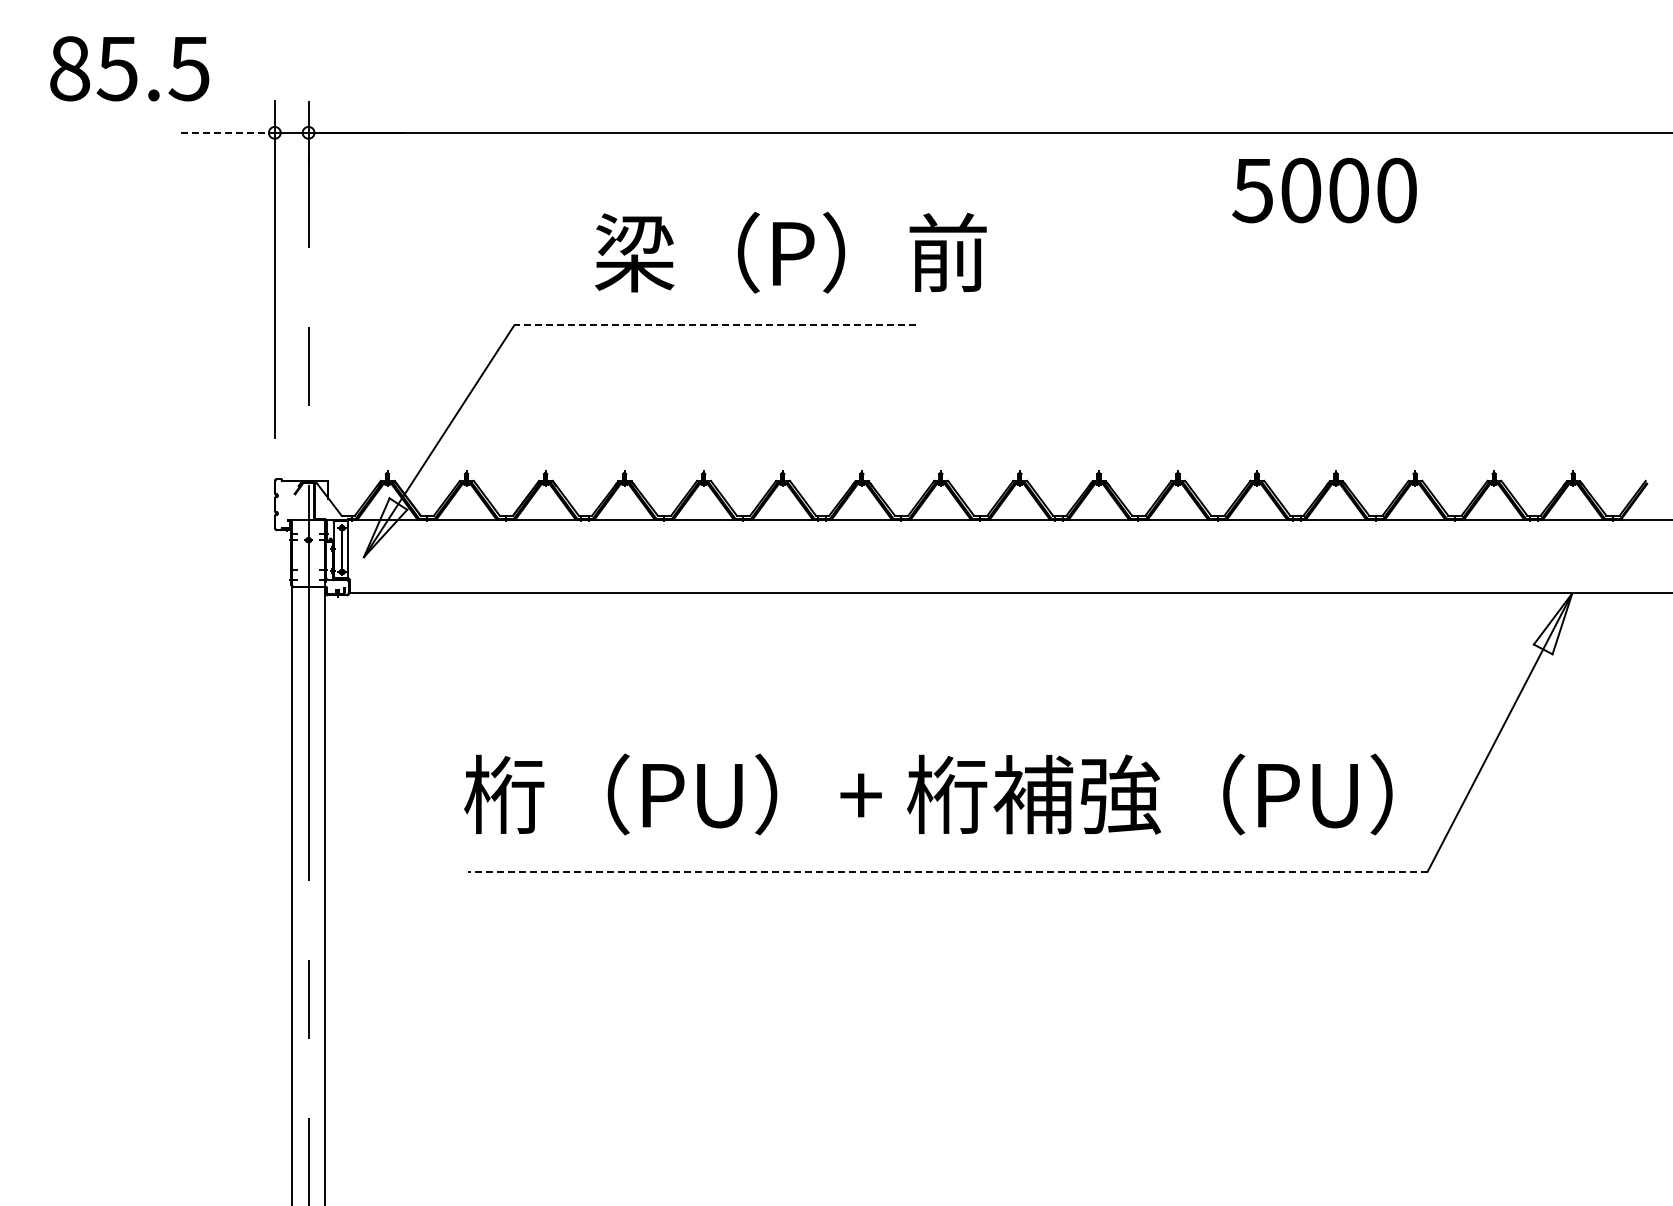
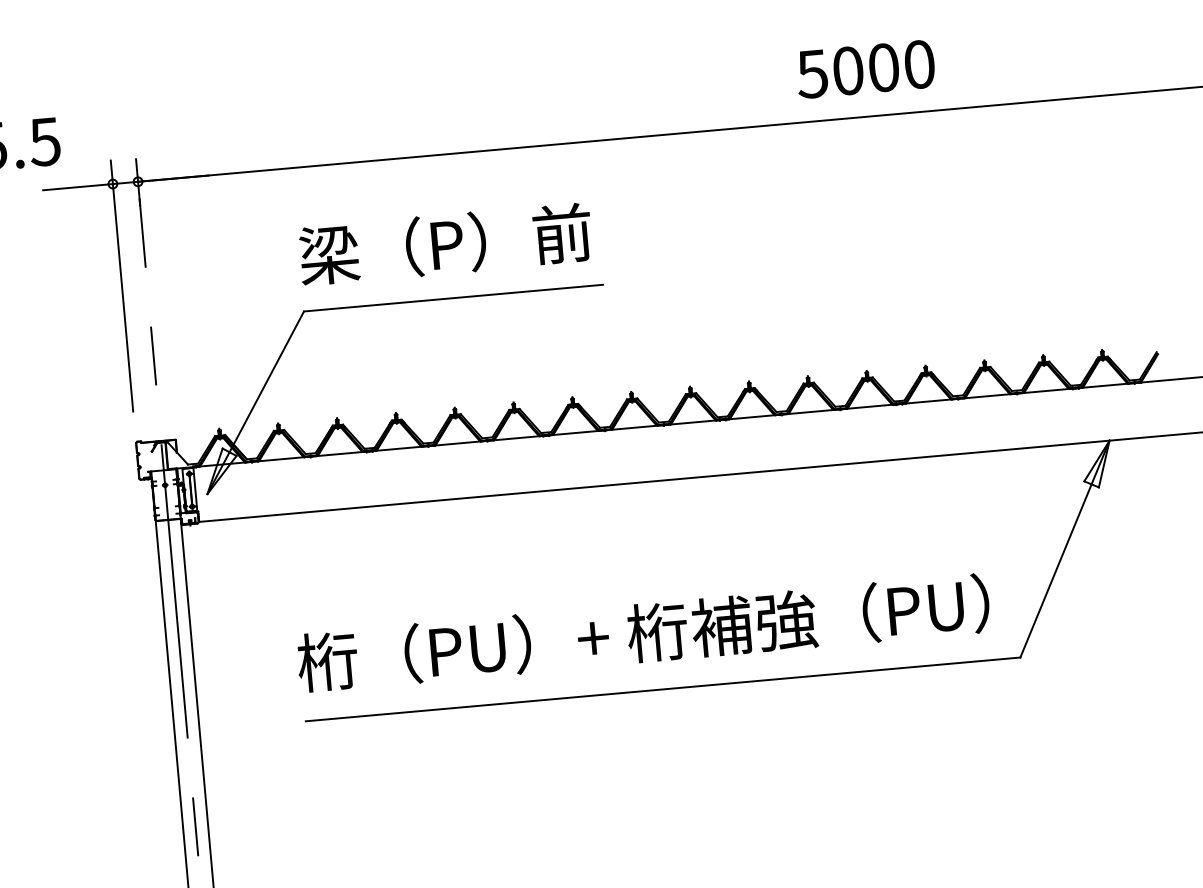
line: (228, 132) -> (78, 186), dashed -> solid
text: (1324, 190) -> (865, 69), moved
text: (790, 252) -> (445, 244), moved
line: (715, 325) -> (453, 298), dashed -> solid
line: (947, 871) -> (662, 689), dashed -> solid

